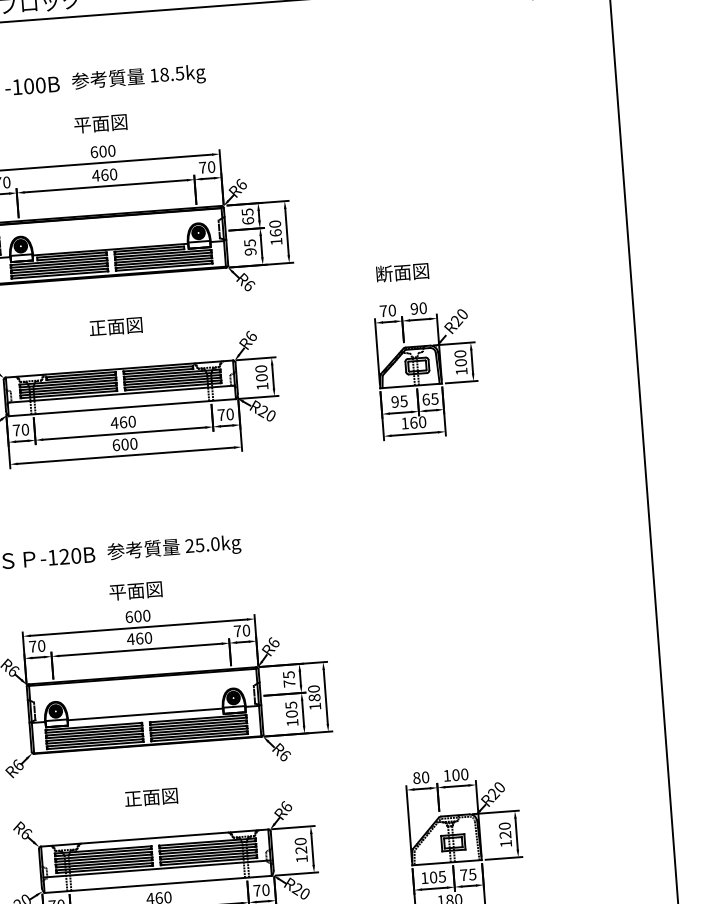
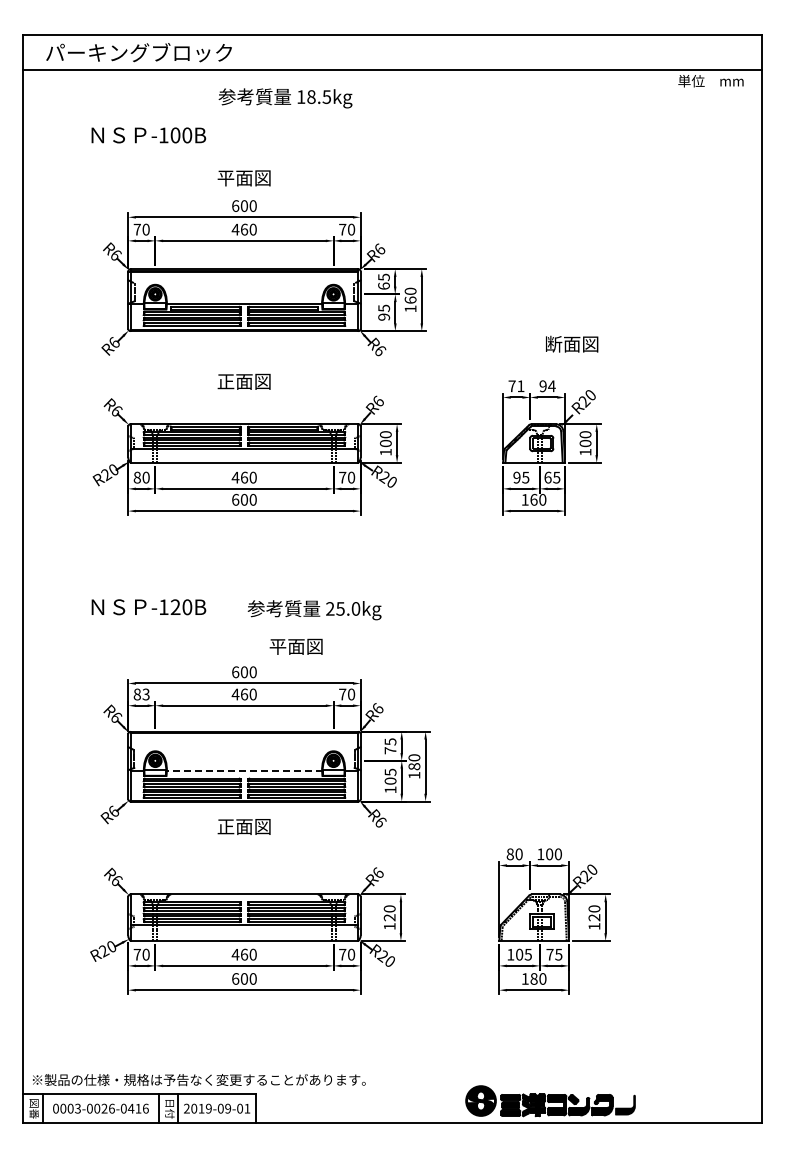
text: (138, 78) -> (285, 98), moved
text: (402, 271) -> (572, 343), moved
text: (422, 308) -> (551, 386), 90 -> 94
text: (391, 310) -> (520, 386), 70 -> 71
text: (15, 430) -> (136, 477), 70 -> 80
text: (174, 548) -> (314, 610), moved
text: (135, 590) -> (295, 646), moved
text: (37, 646) -> (141, 694), 70 -> 83
line: (144, 714) -> (243, 770), solid -> dashed
text: (150, 797) -> (243, 826), moved

